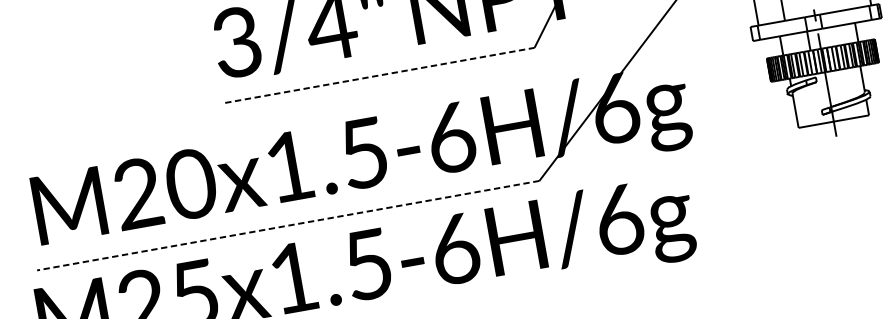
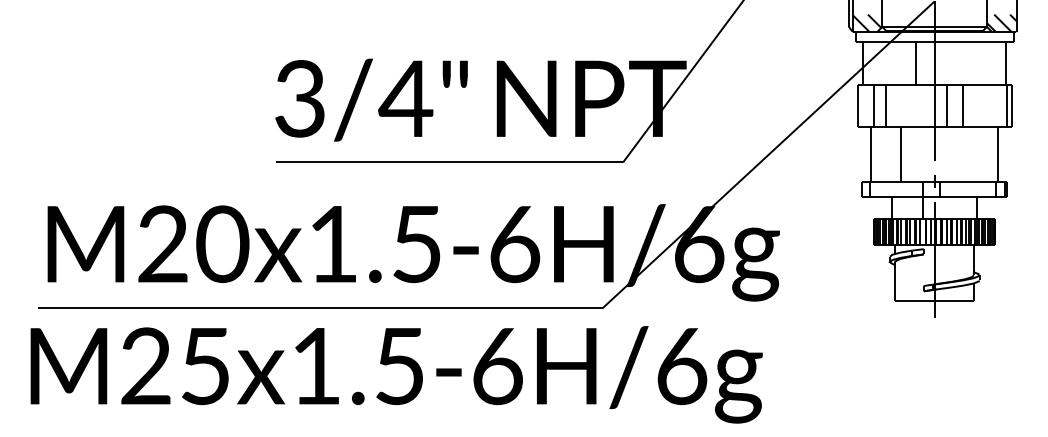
line: (380, 75) -> (449, 162), dashed -> solid
line: (287, 225) -> (319, 308), dashed -> solid

